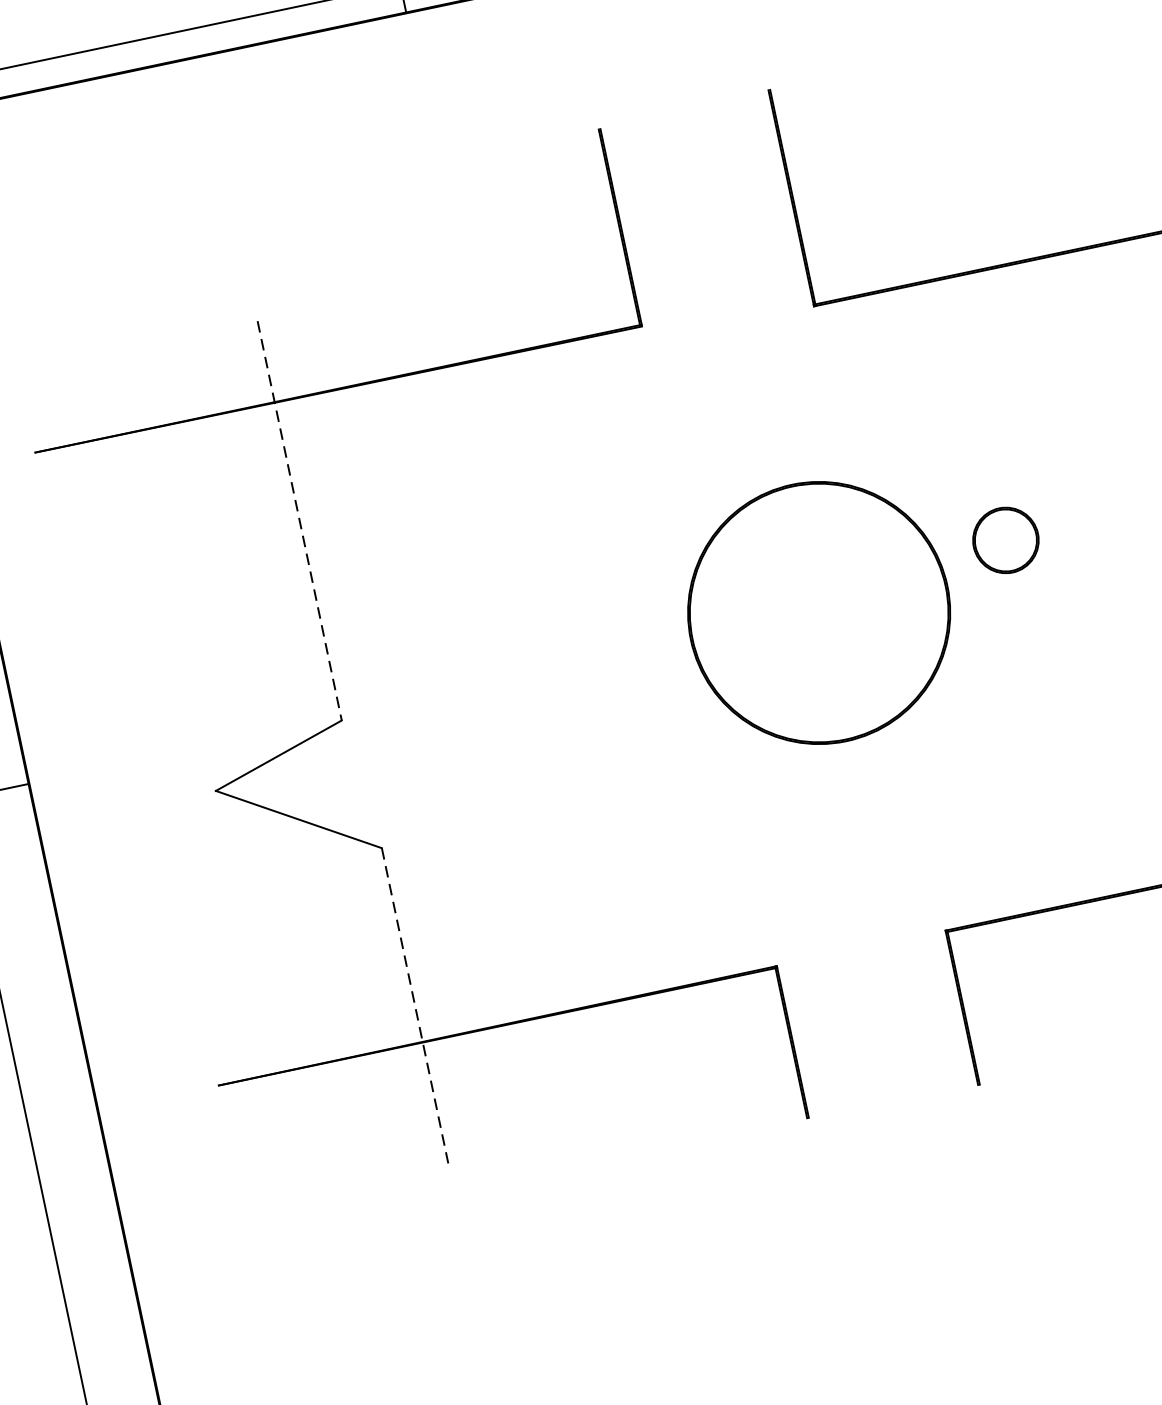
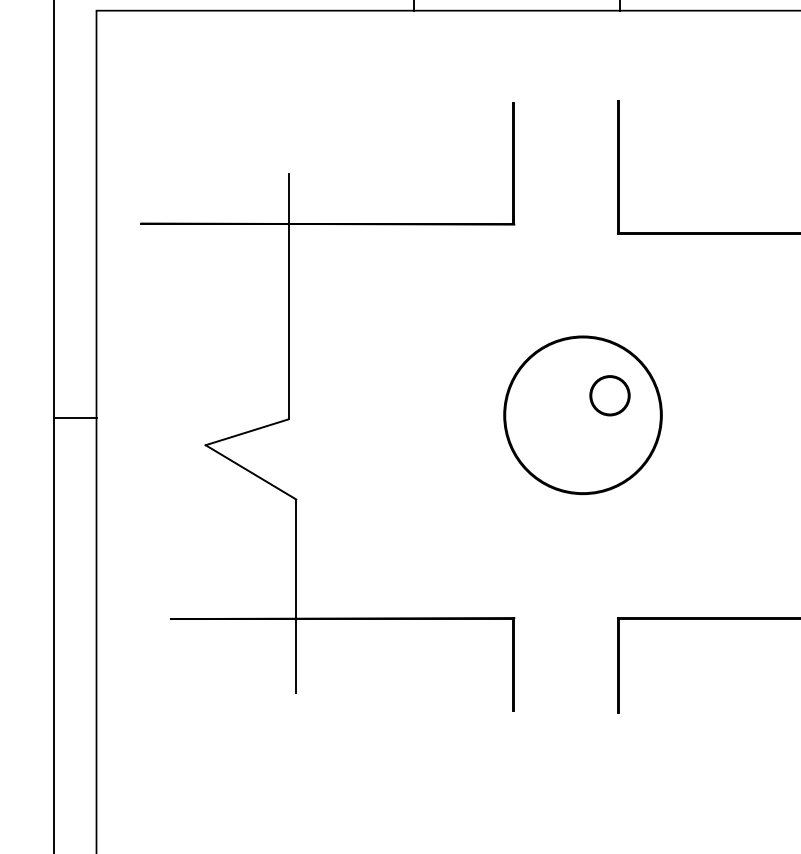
line: (299, 520) -> (288, 296), dashed -> solid
circle: (1004, 540) -> (609, 395), moved
line: (415, 1005) -> (296, 596), dashed -> solid

